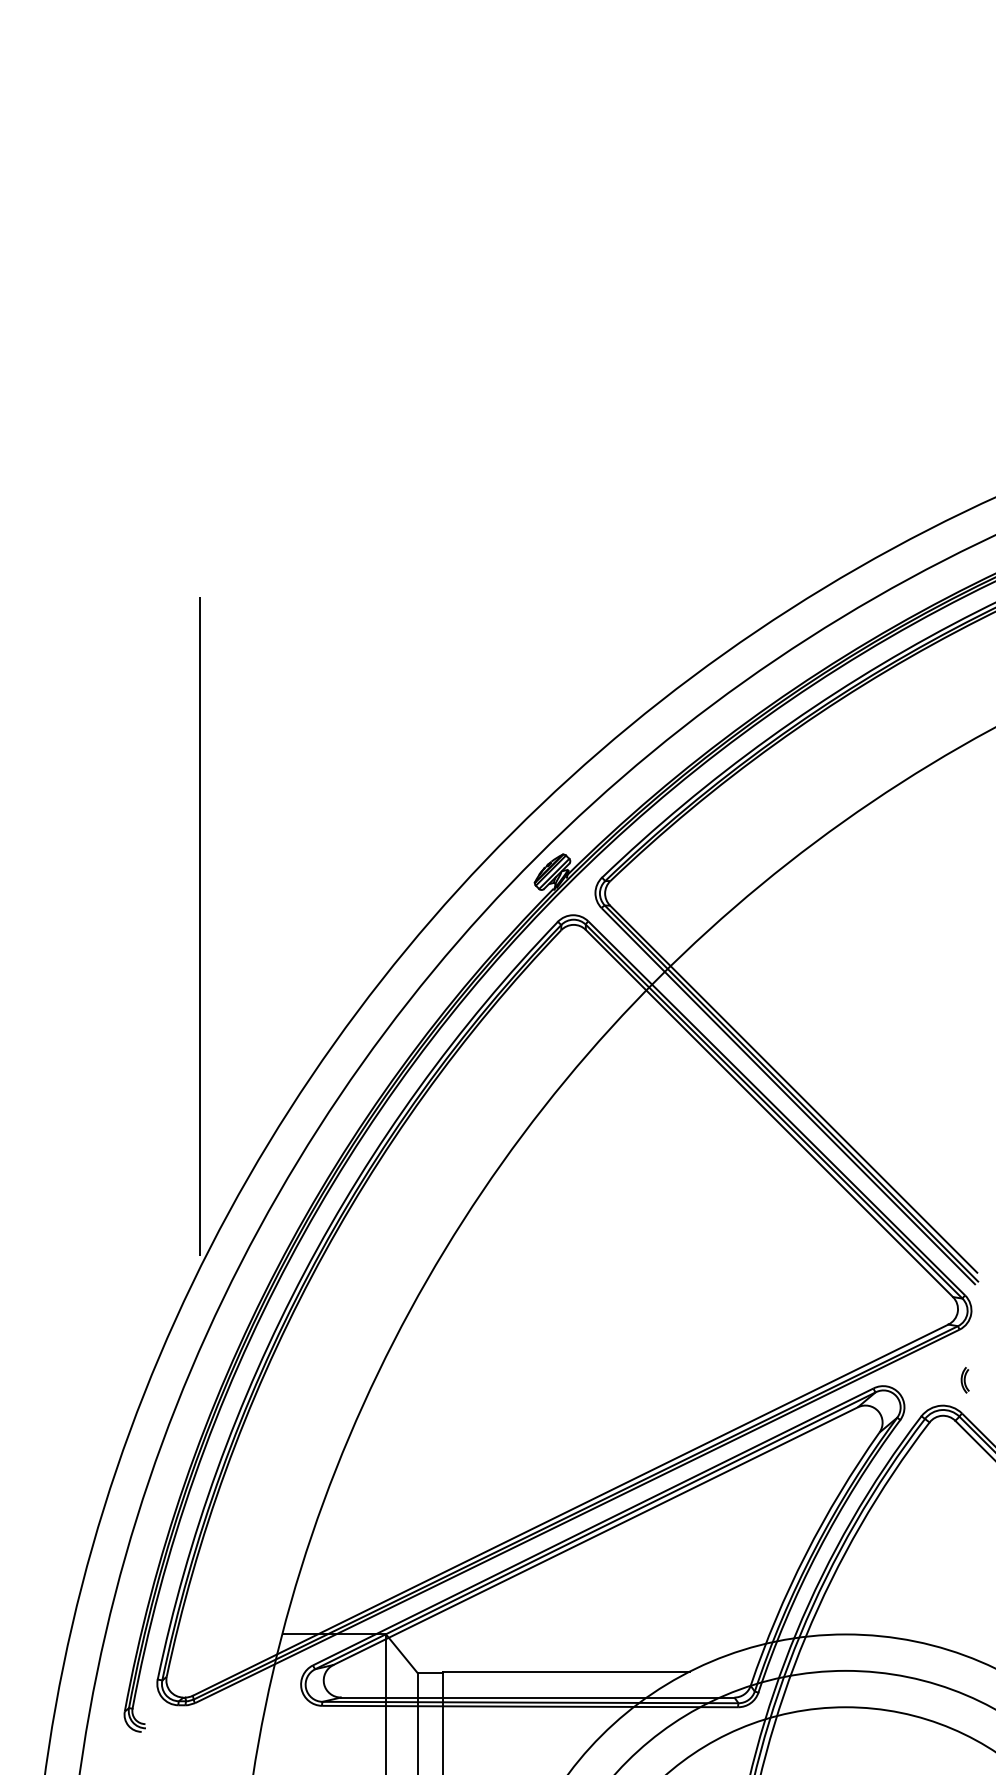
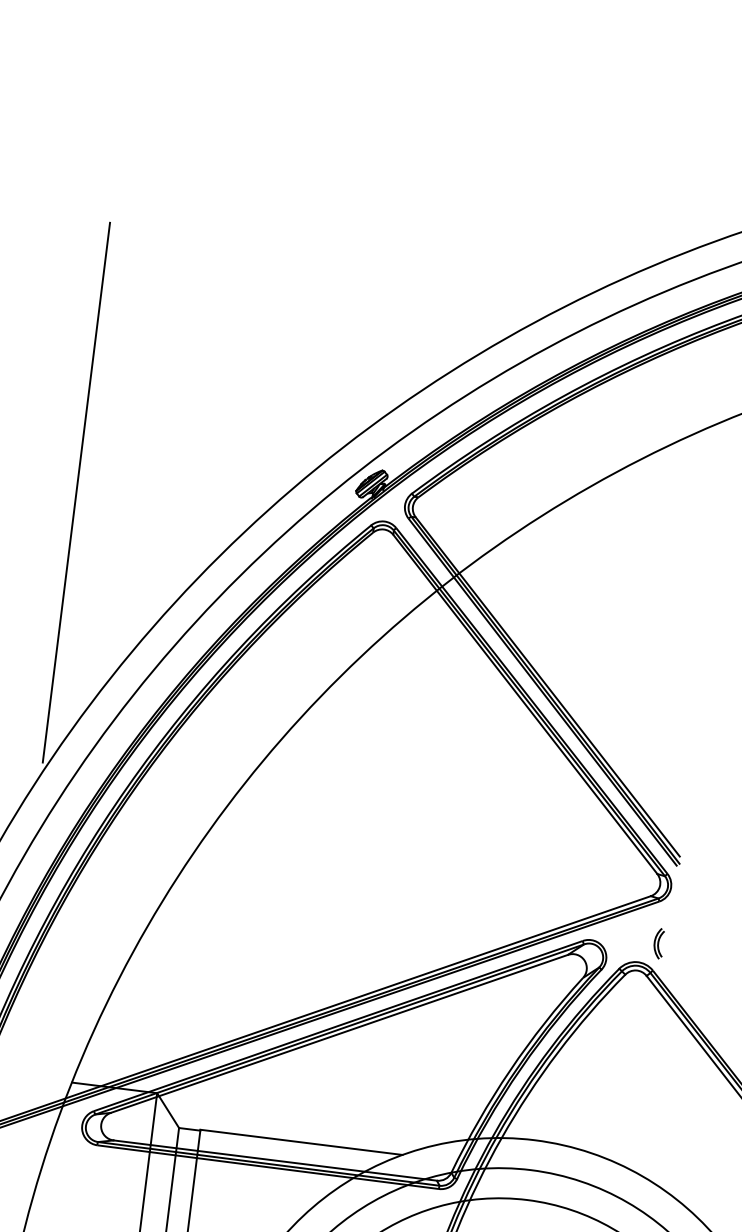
part: (965, 1380) -> (659, 943), size x1.43

